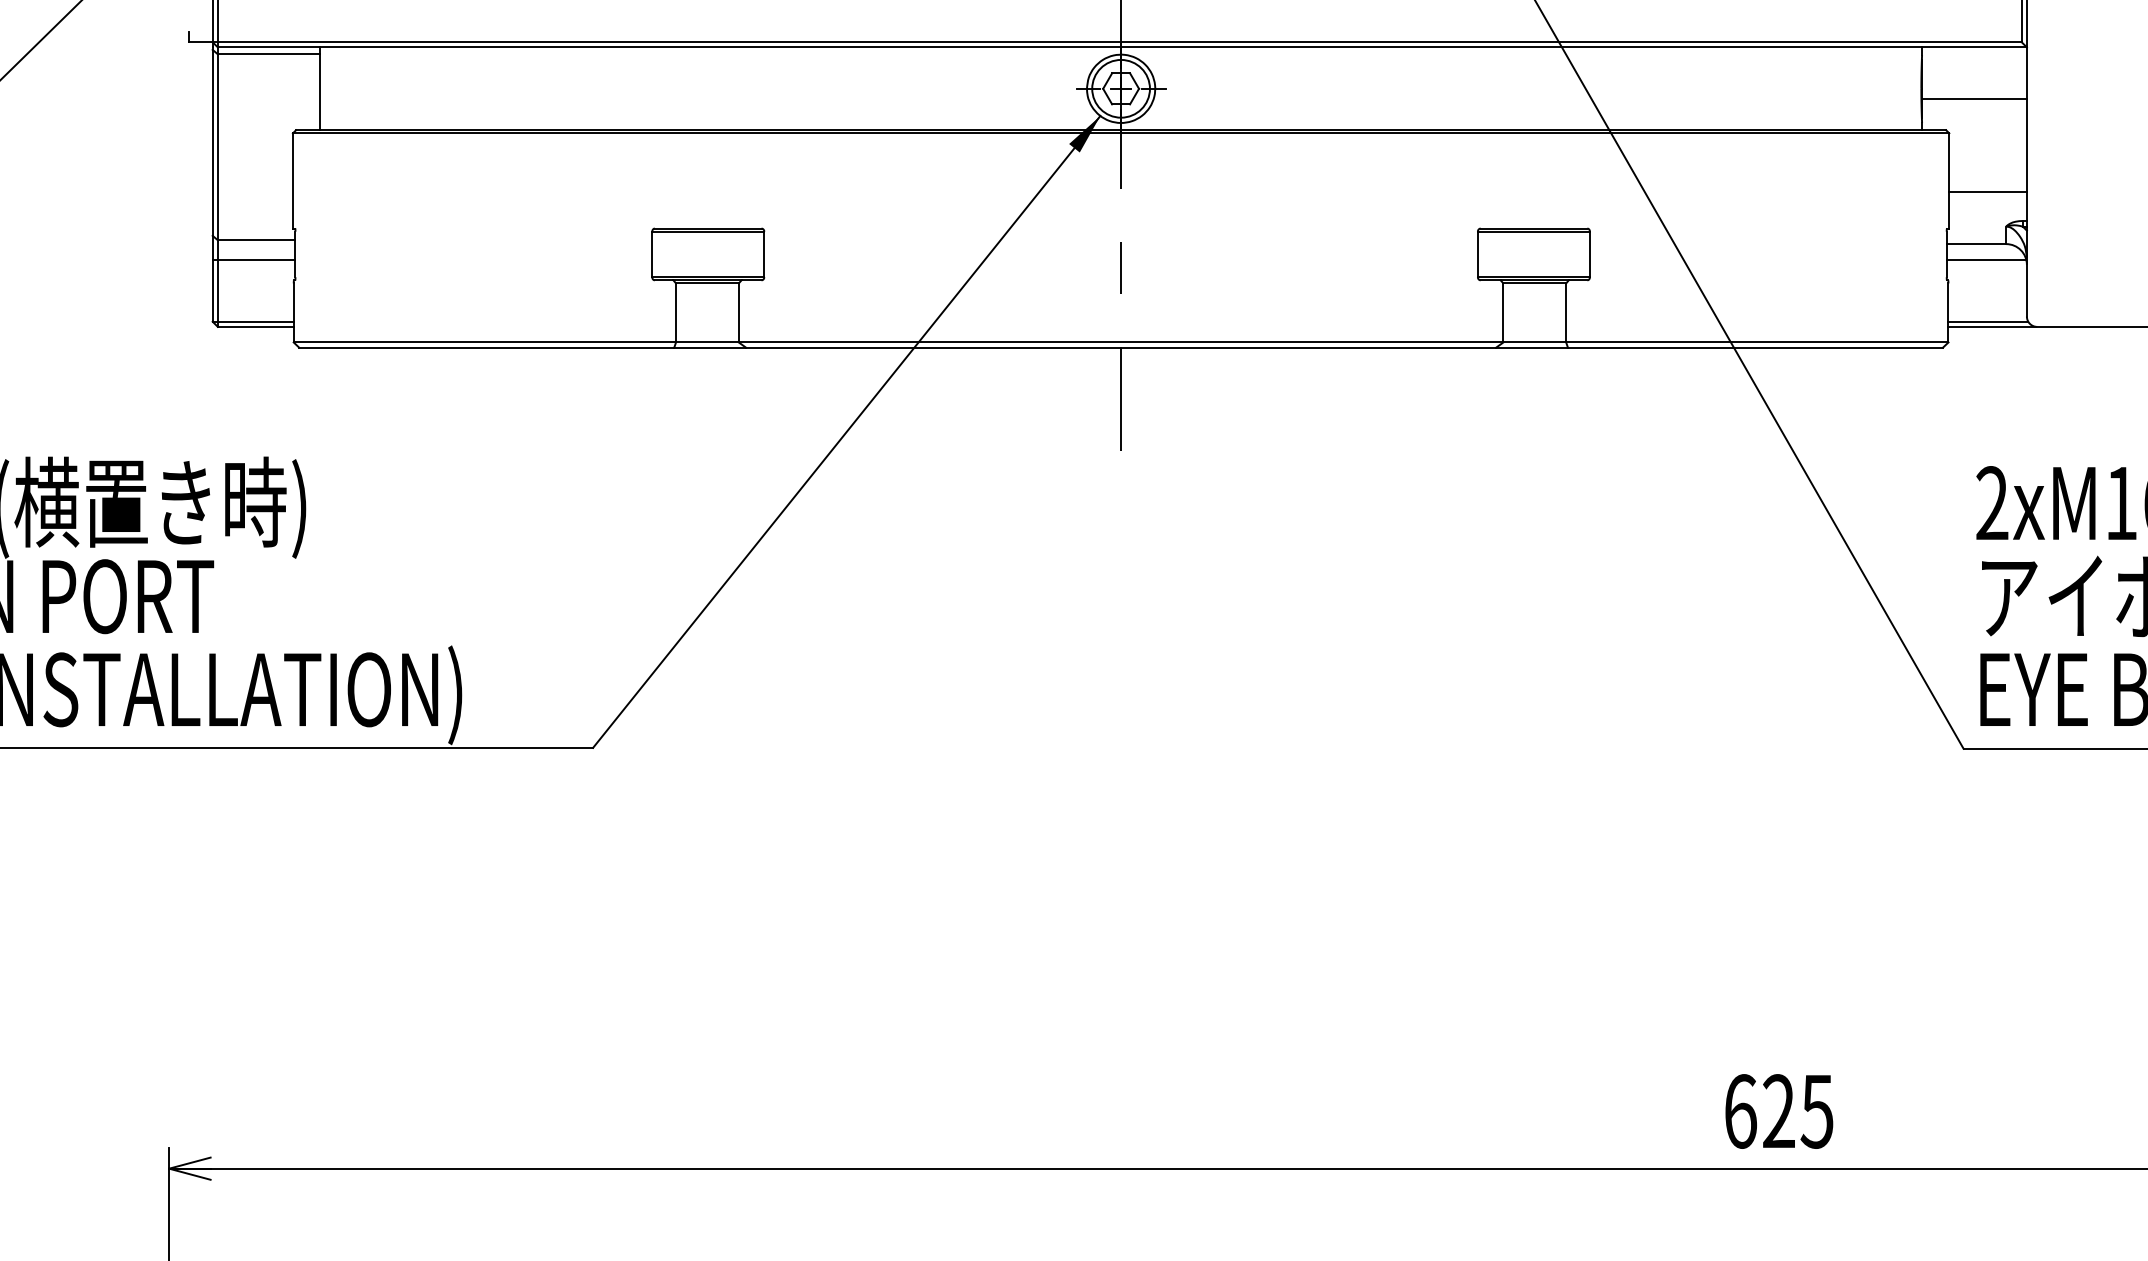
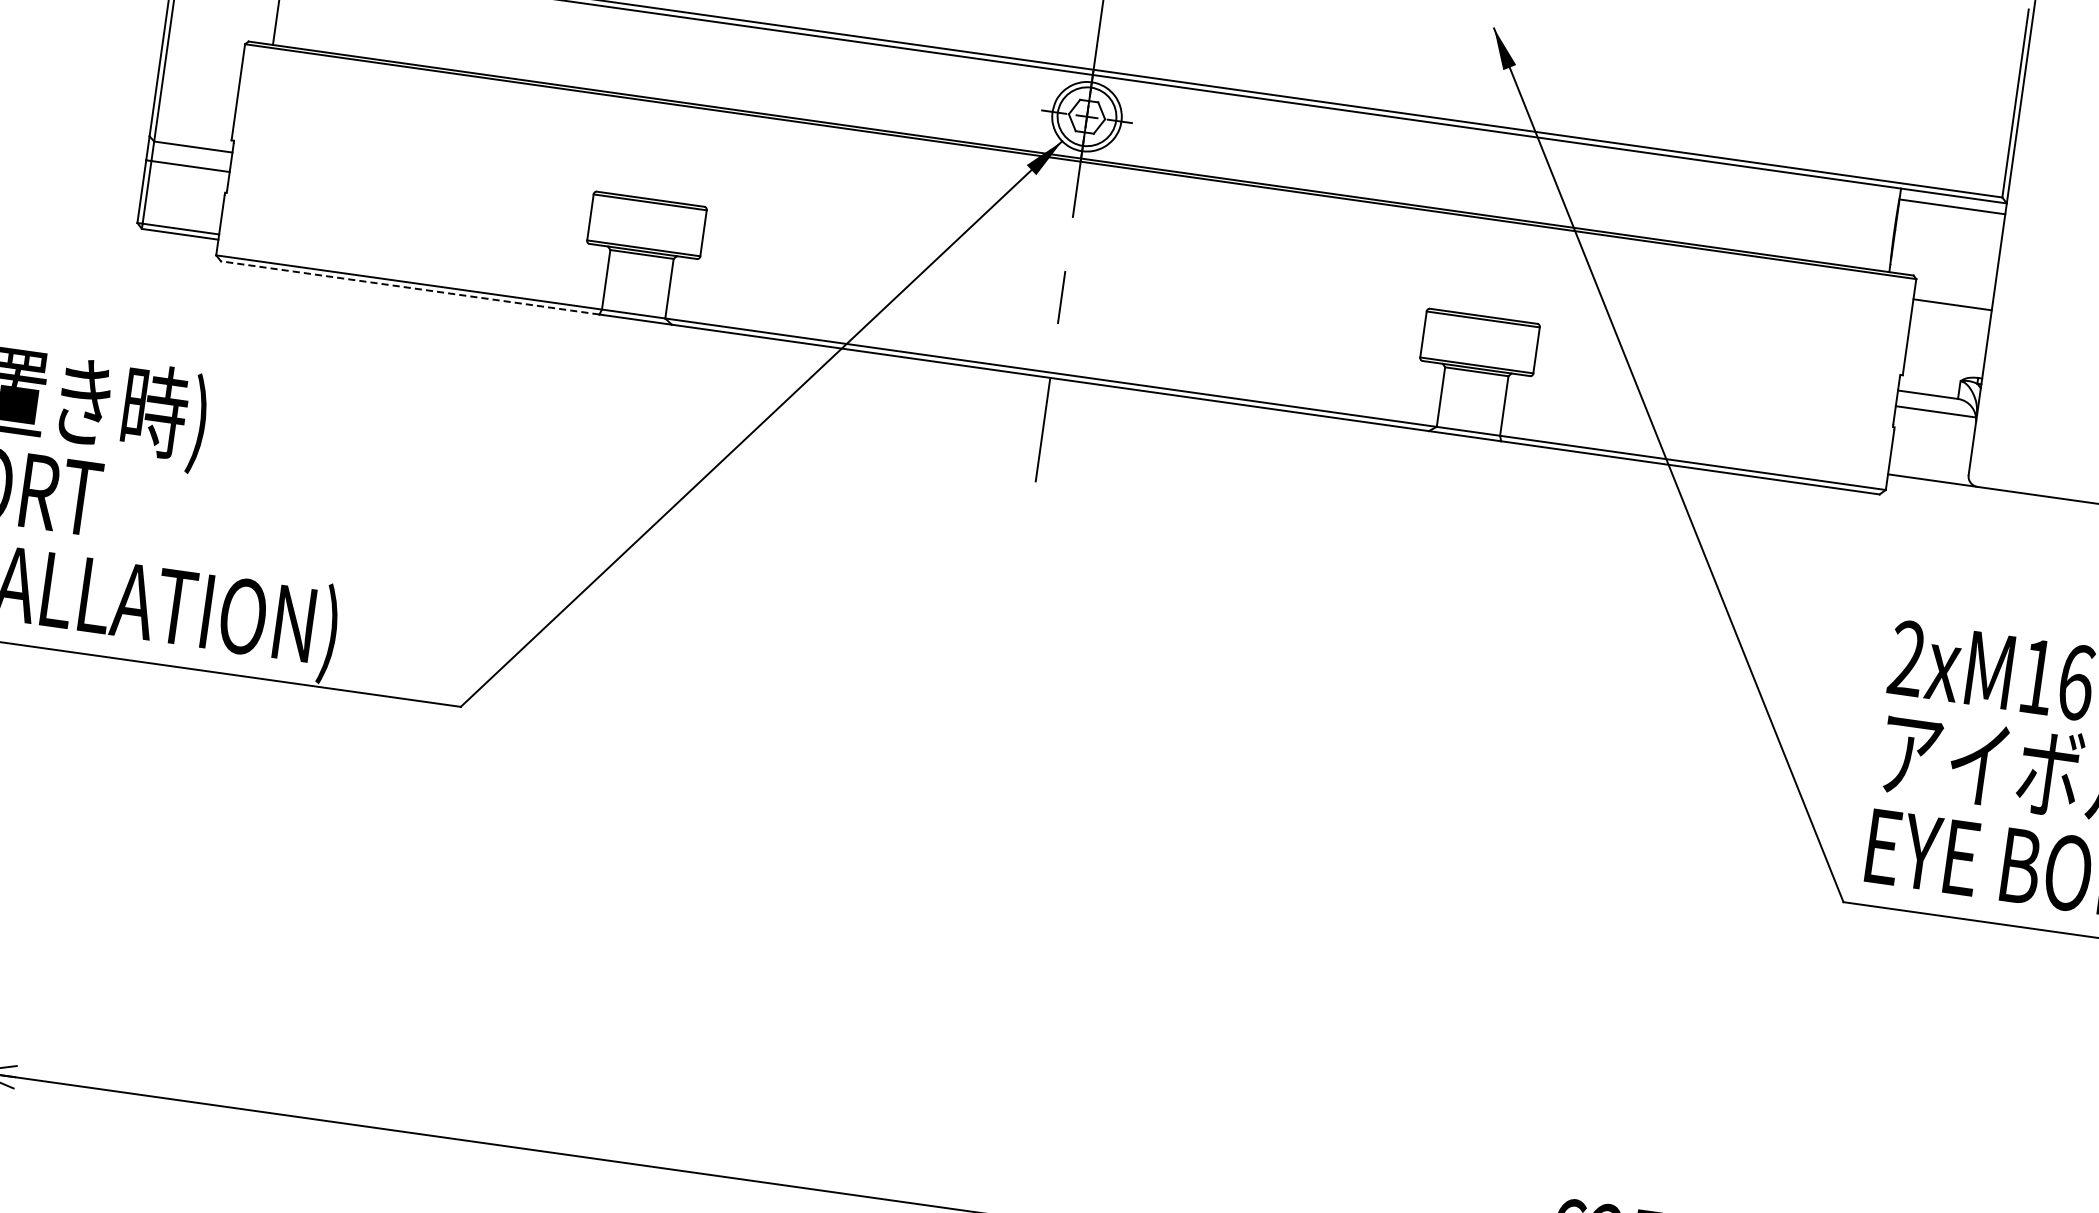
line: (1974, 99) -> (1952, 207), moved
line: (1987, 192) -> (1952, 304), moved
line: (1988, 321) -> (1929, 474), removed
line: (486, 347) -> (410, 287), solid -> dashed

